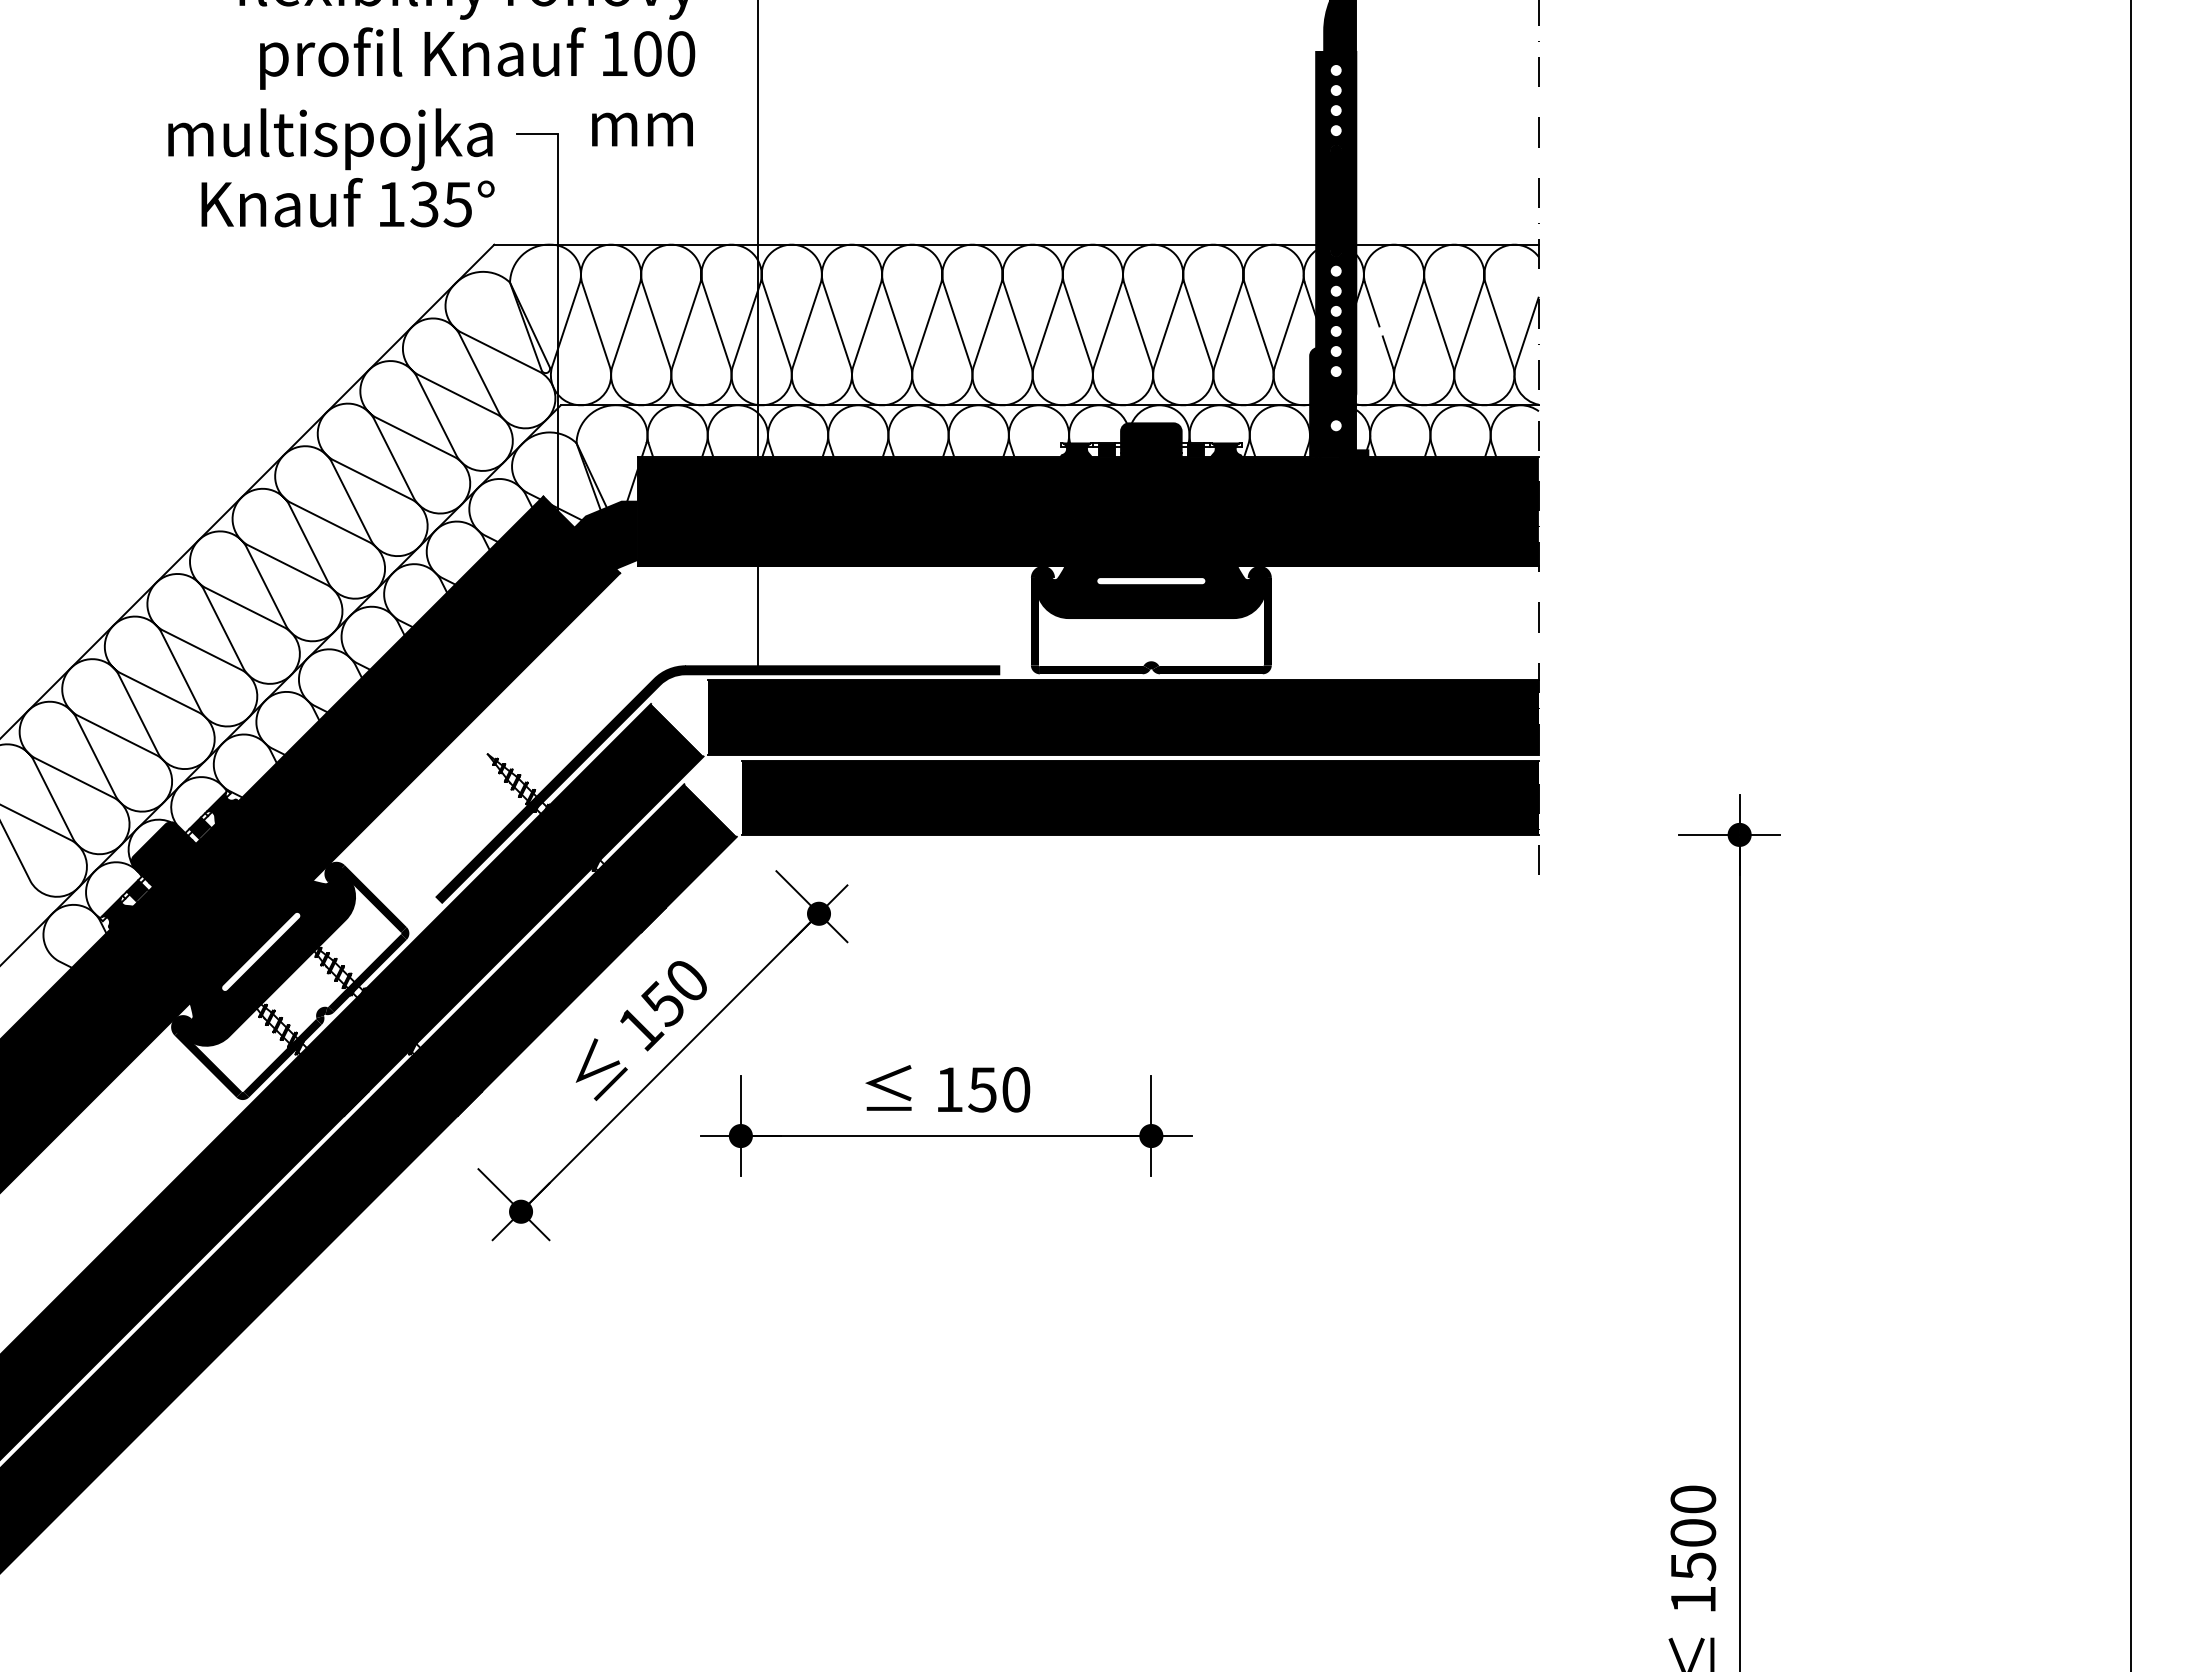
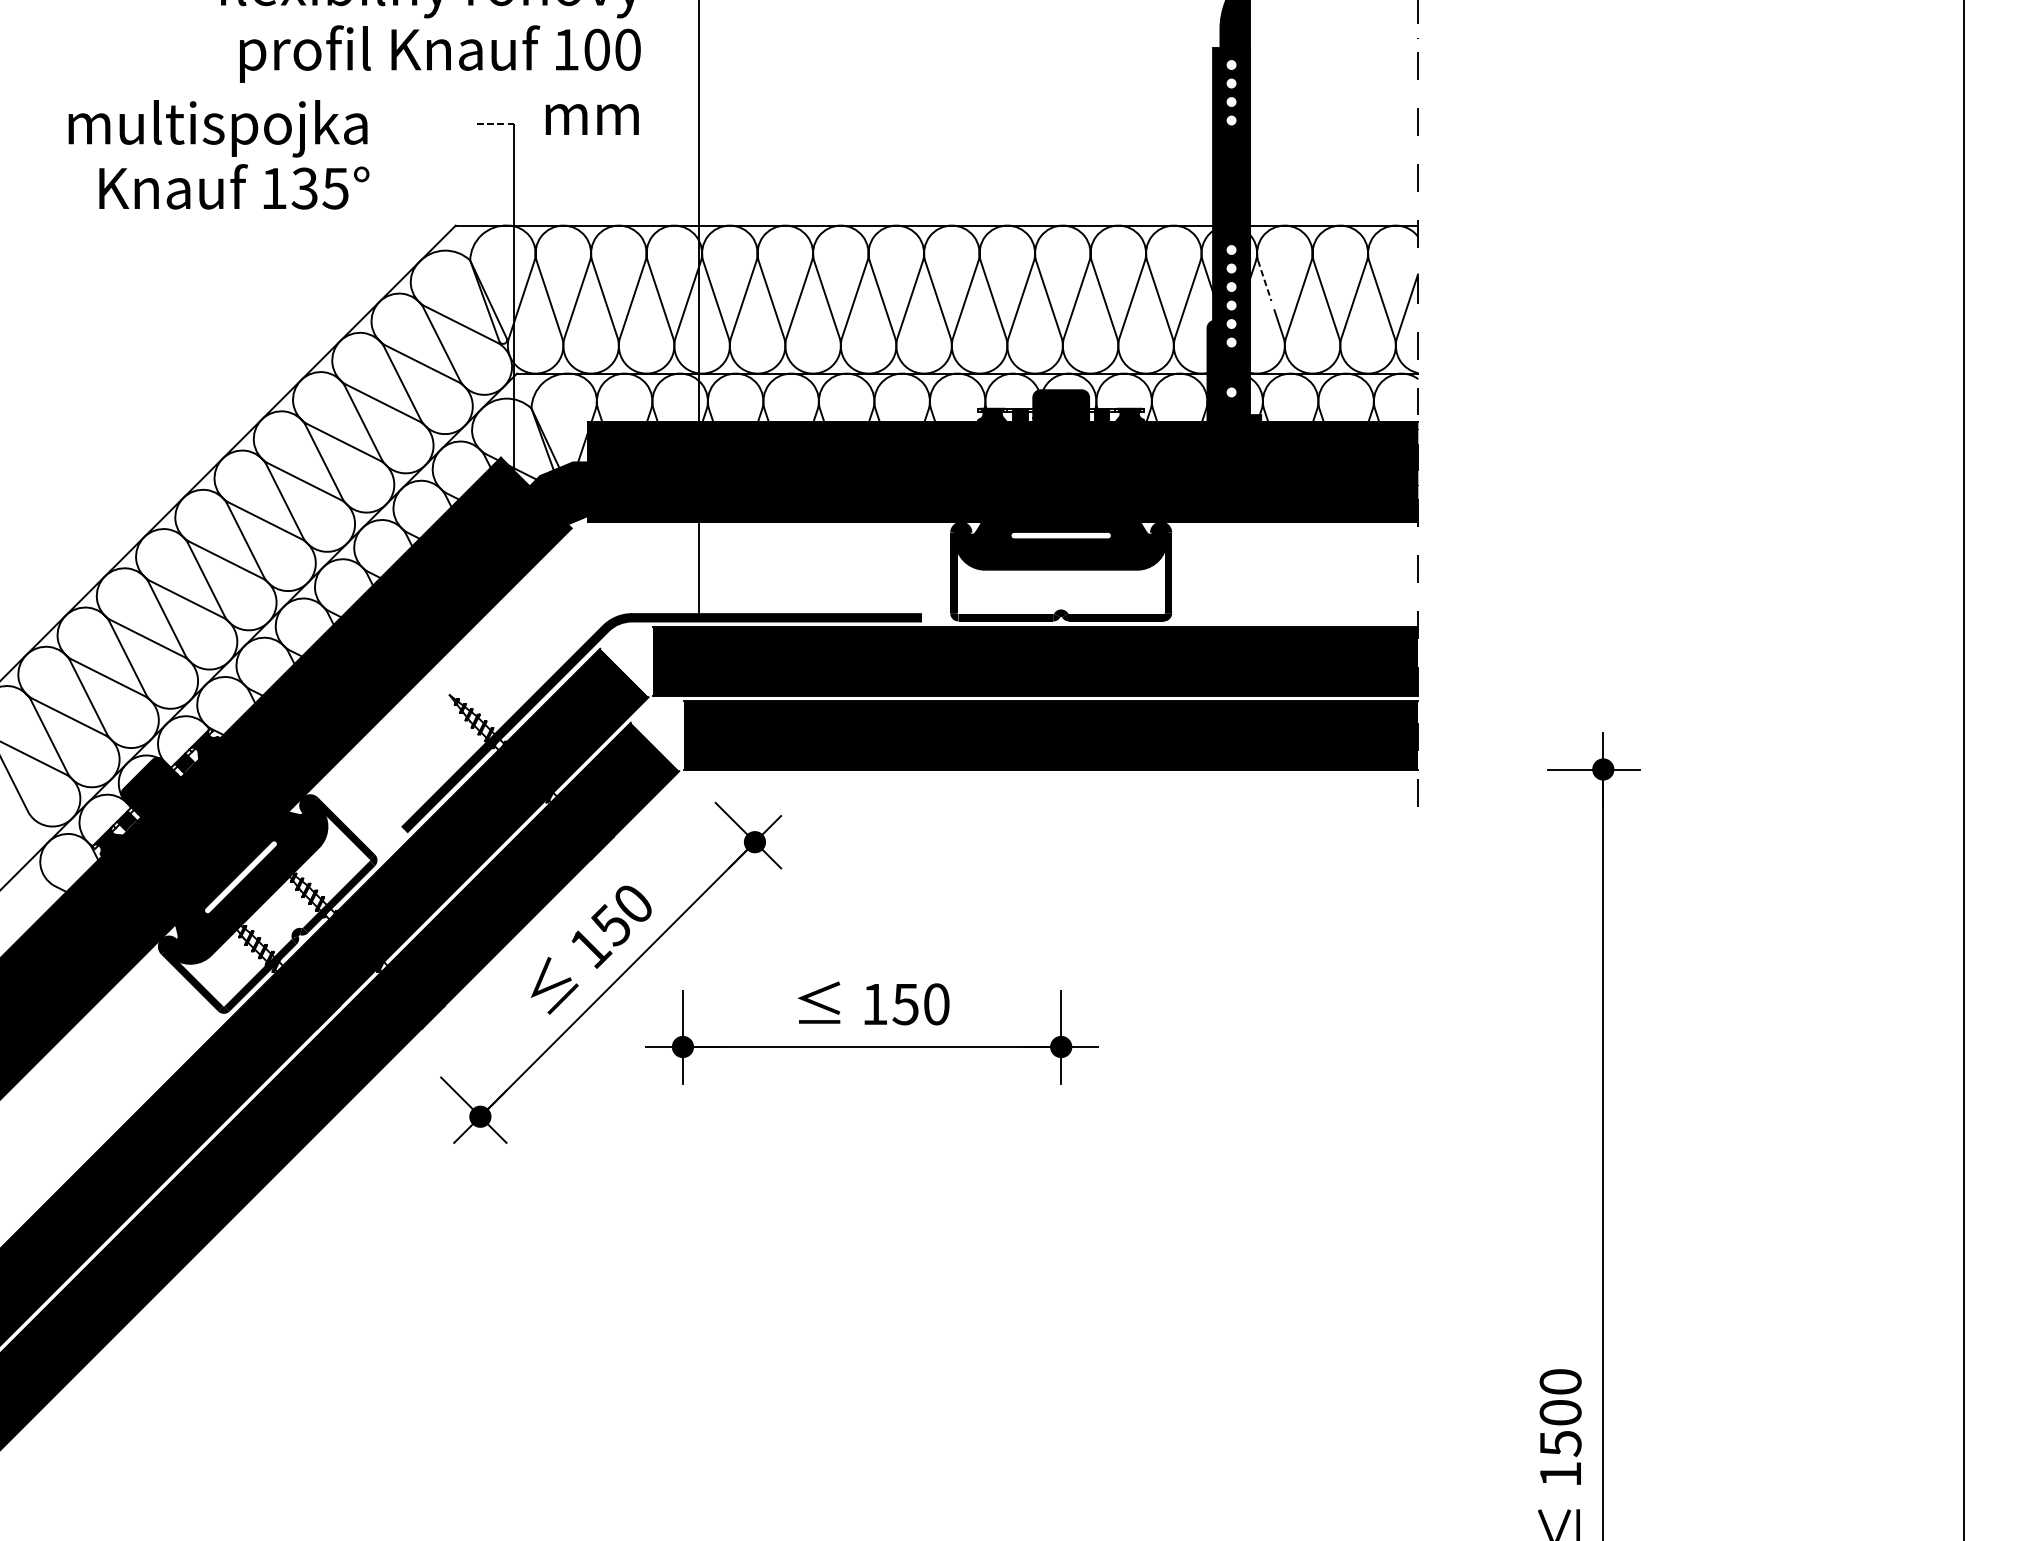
line: (538, 134) -> (496, 124), solid -> dashed
text: (331, 167) -> (219, 154), moved
line: (1372, 304) -> (1264, 280), solid -> dashed

